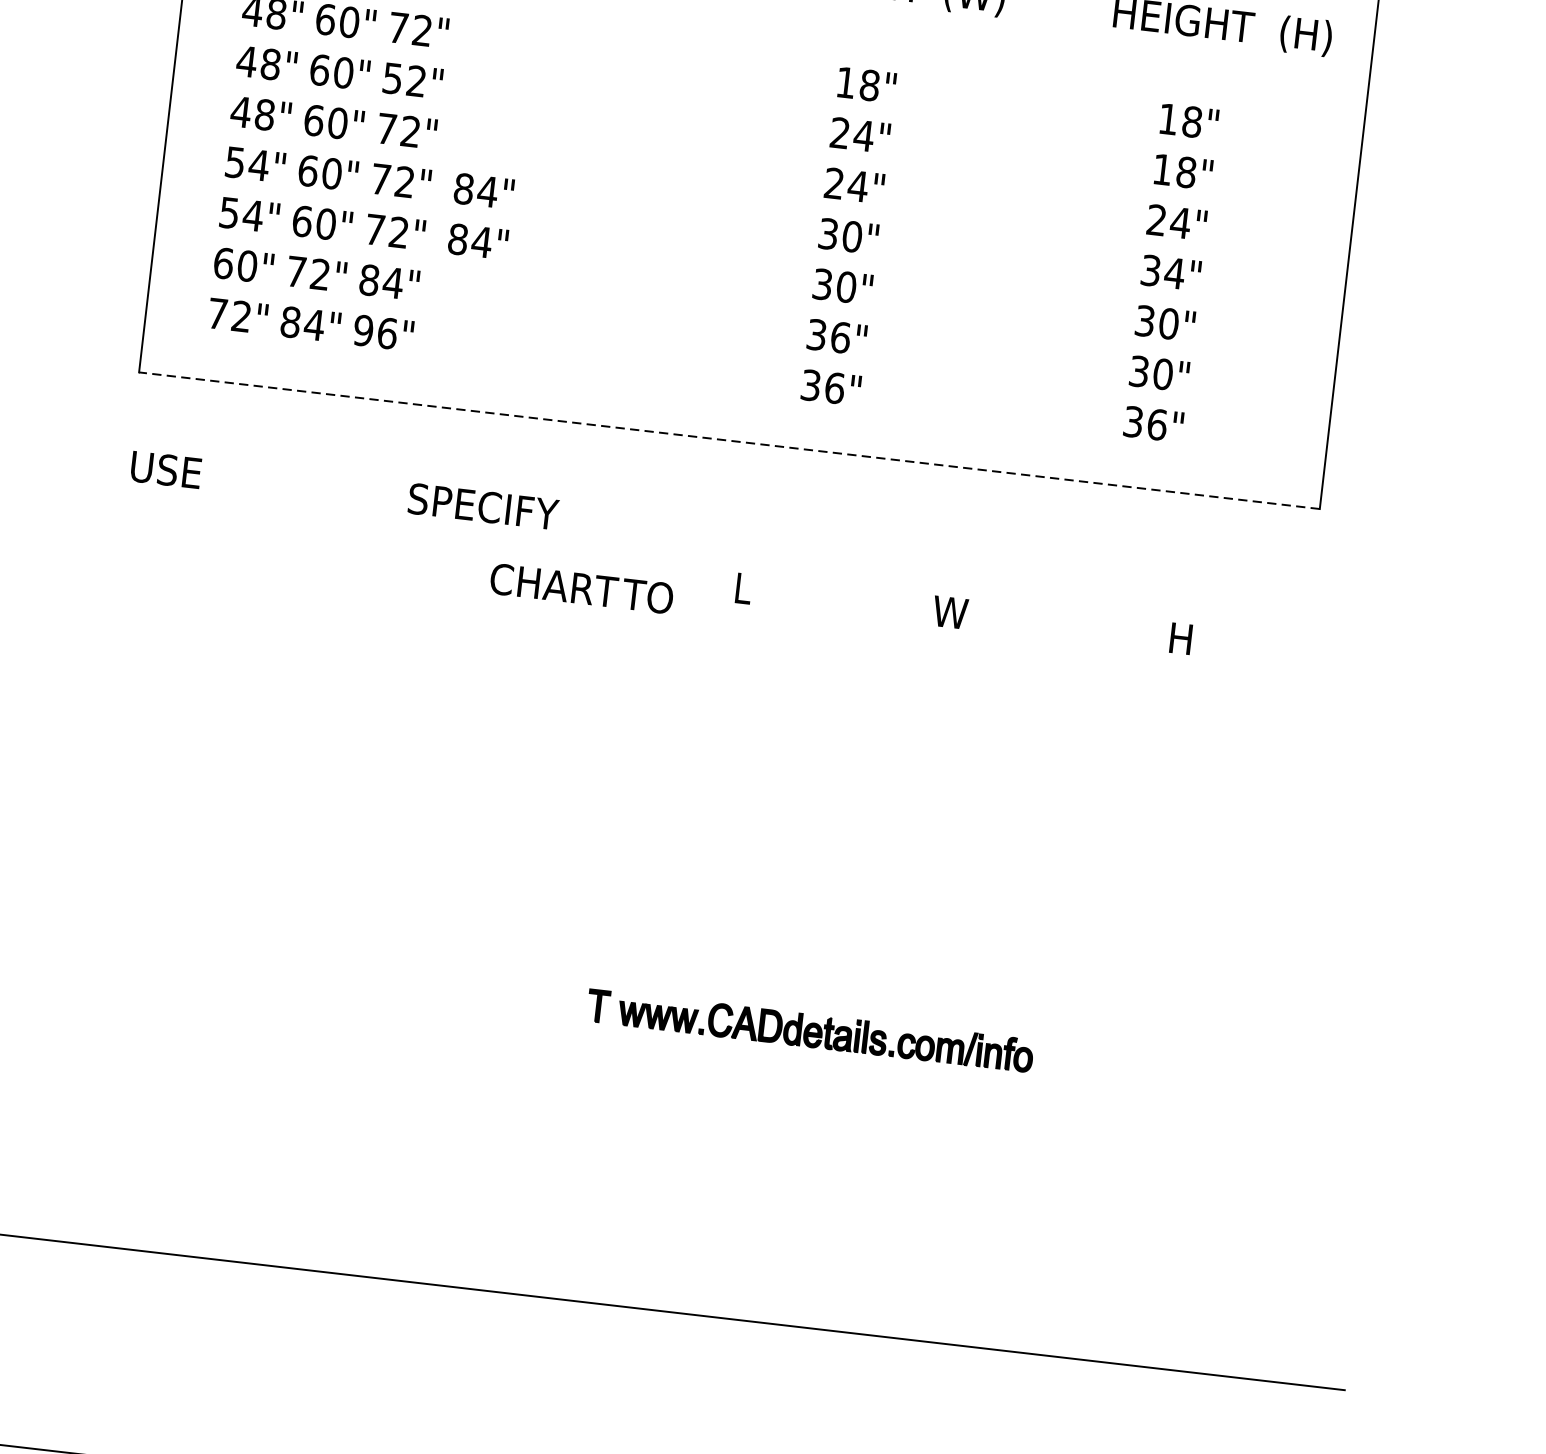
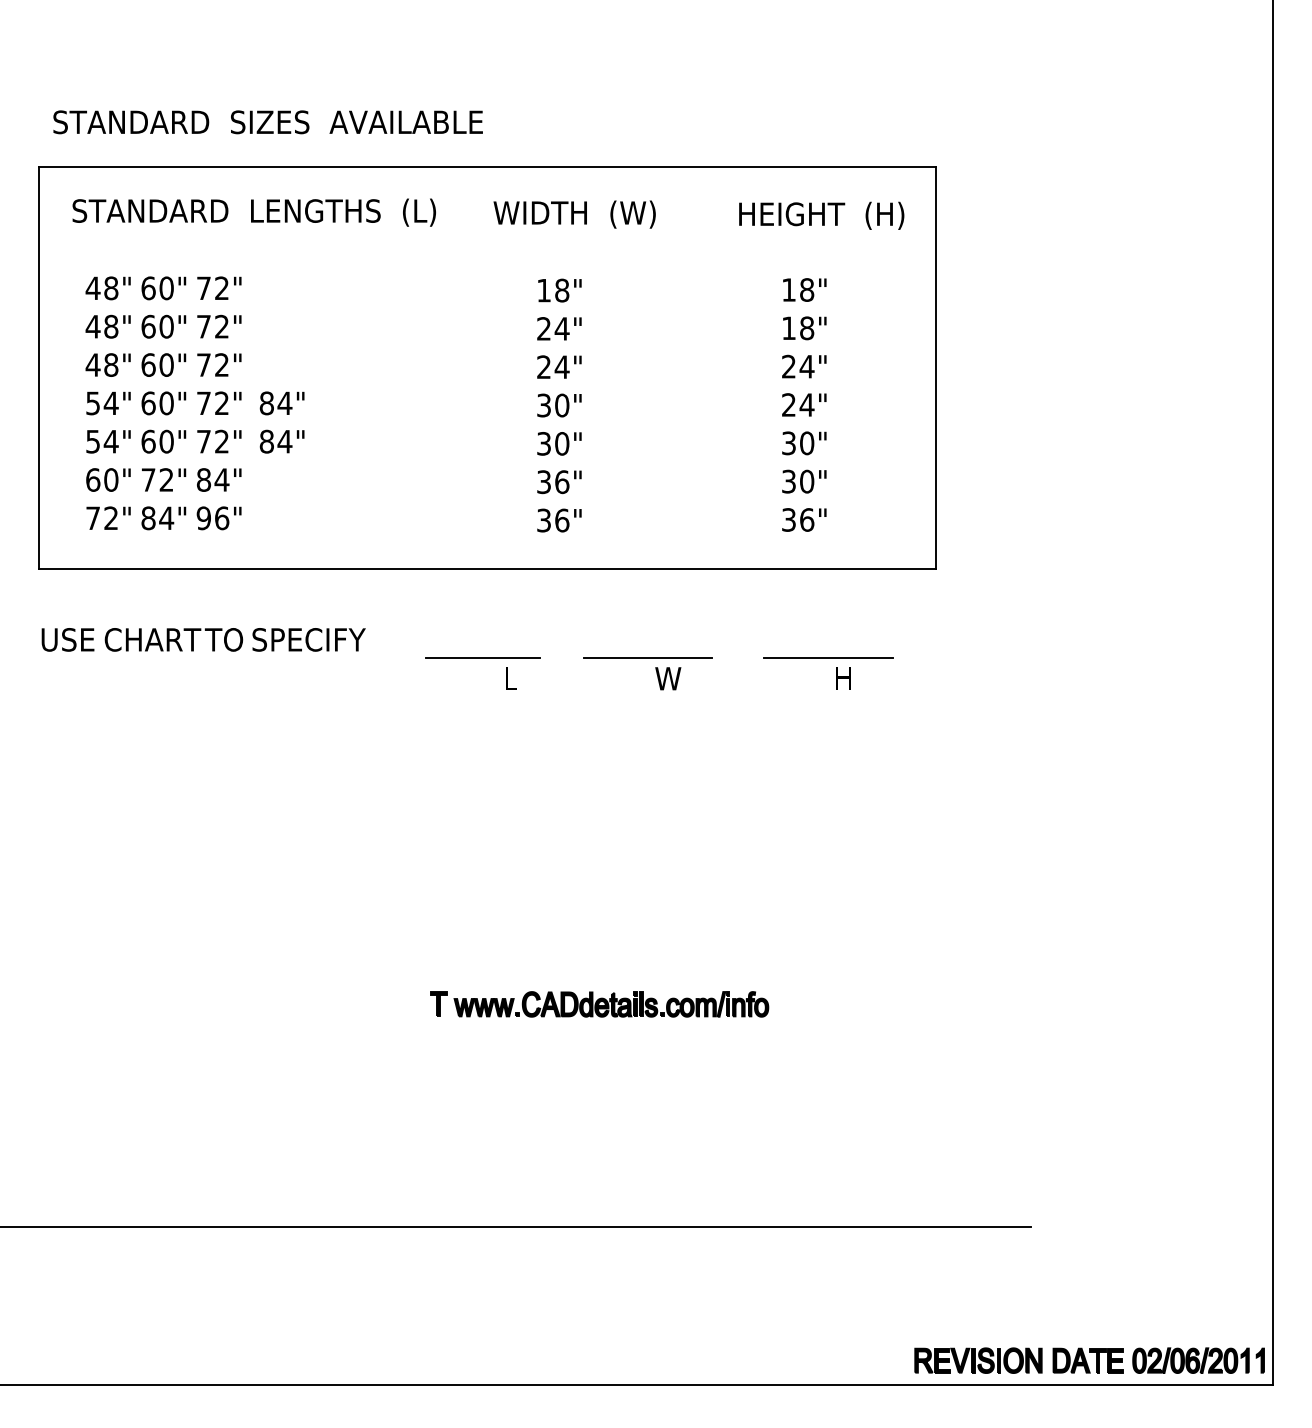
text: (392, 78) -> (203, 326), 52" -> 72"
text: (1150, 269) -> (788, 404), 34" -> 24"
line: (729, 441) -> (487, 569), dashed -> solid
line: (708, 557) -> (482, 658), added
line: (926, 582) -> (647, 658), added
text: (581, 588) -> (173, 639), moved
line: (1164, 610) -> (828, 658), added

